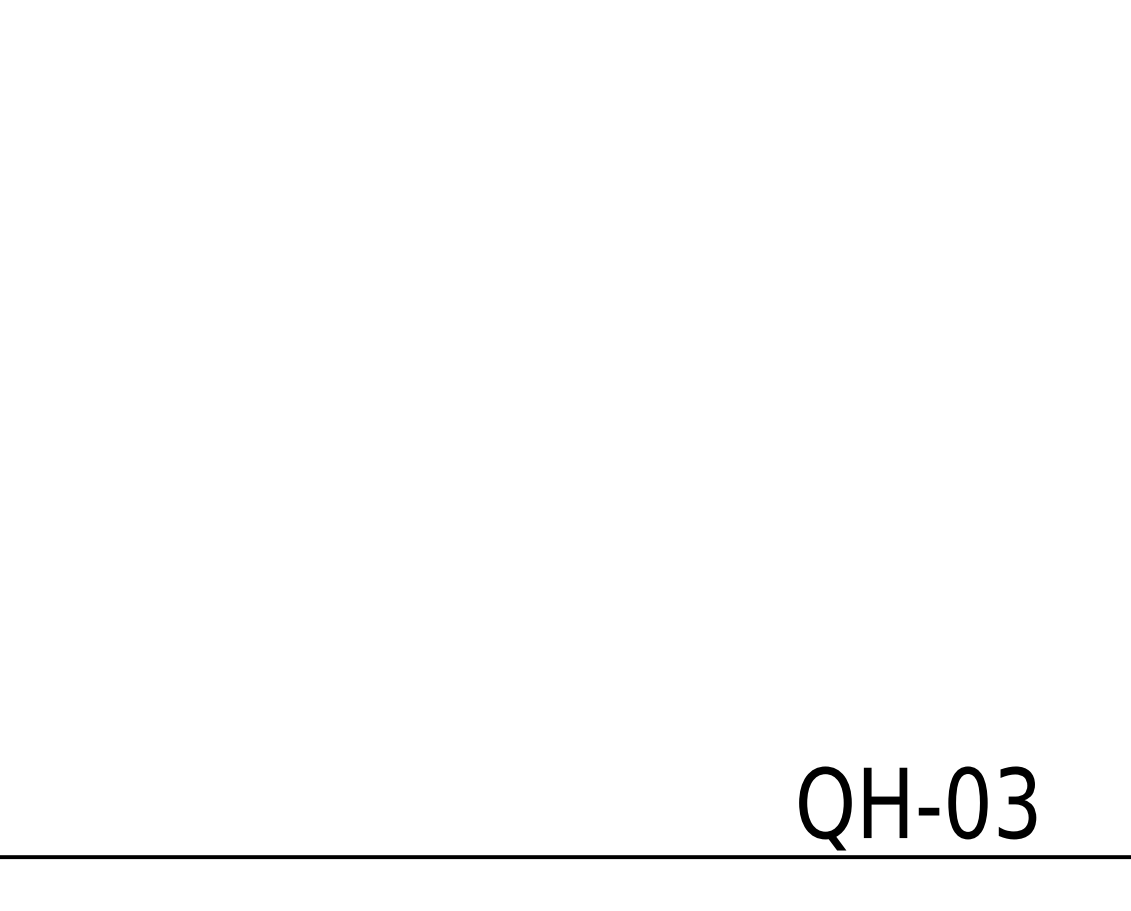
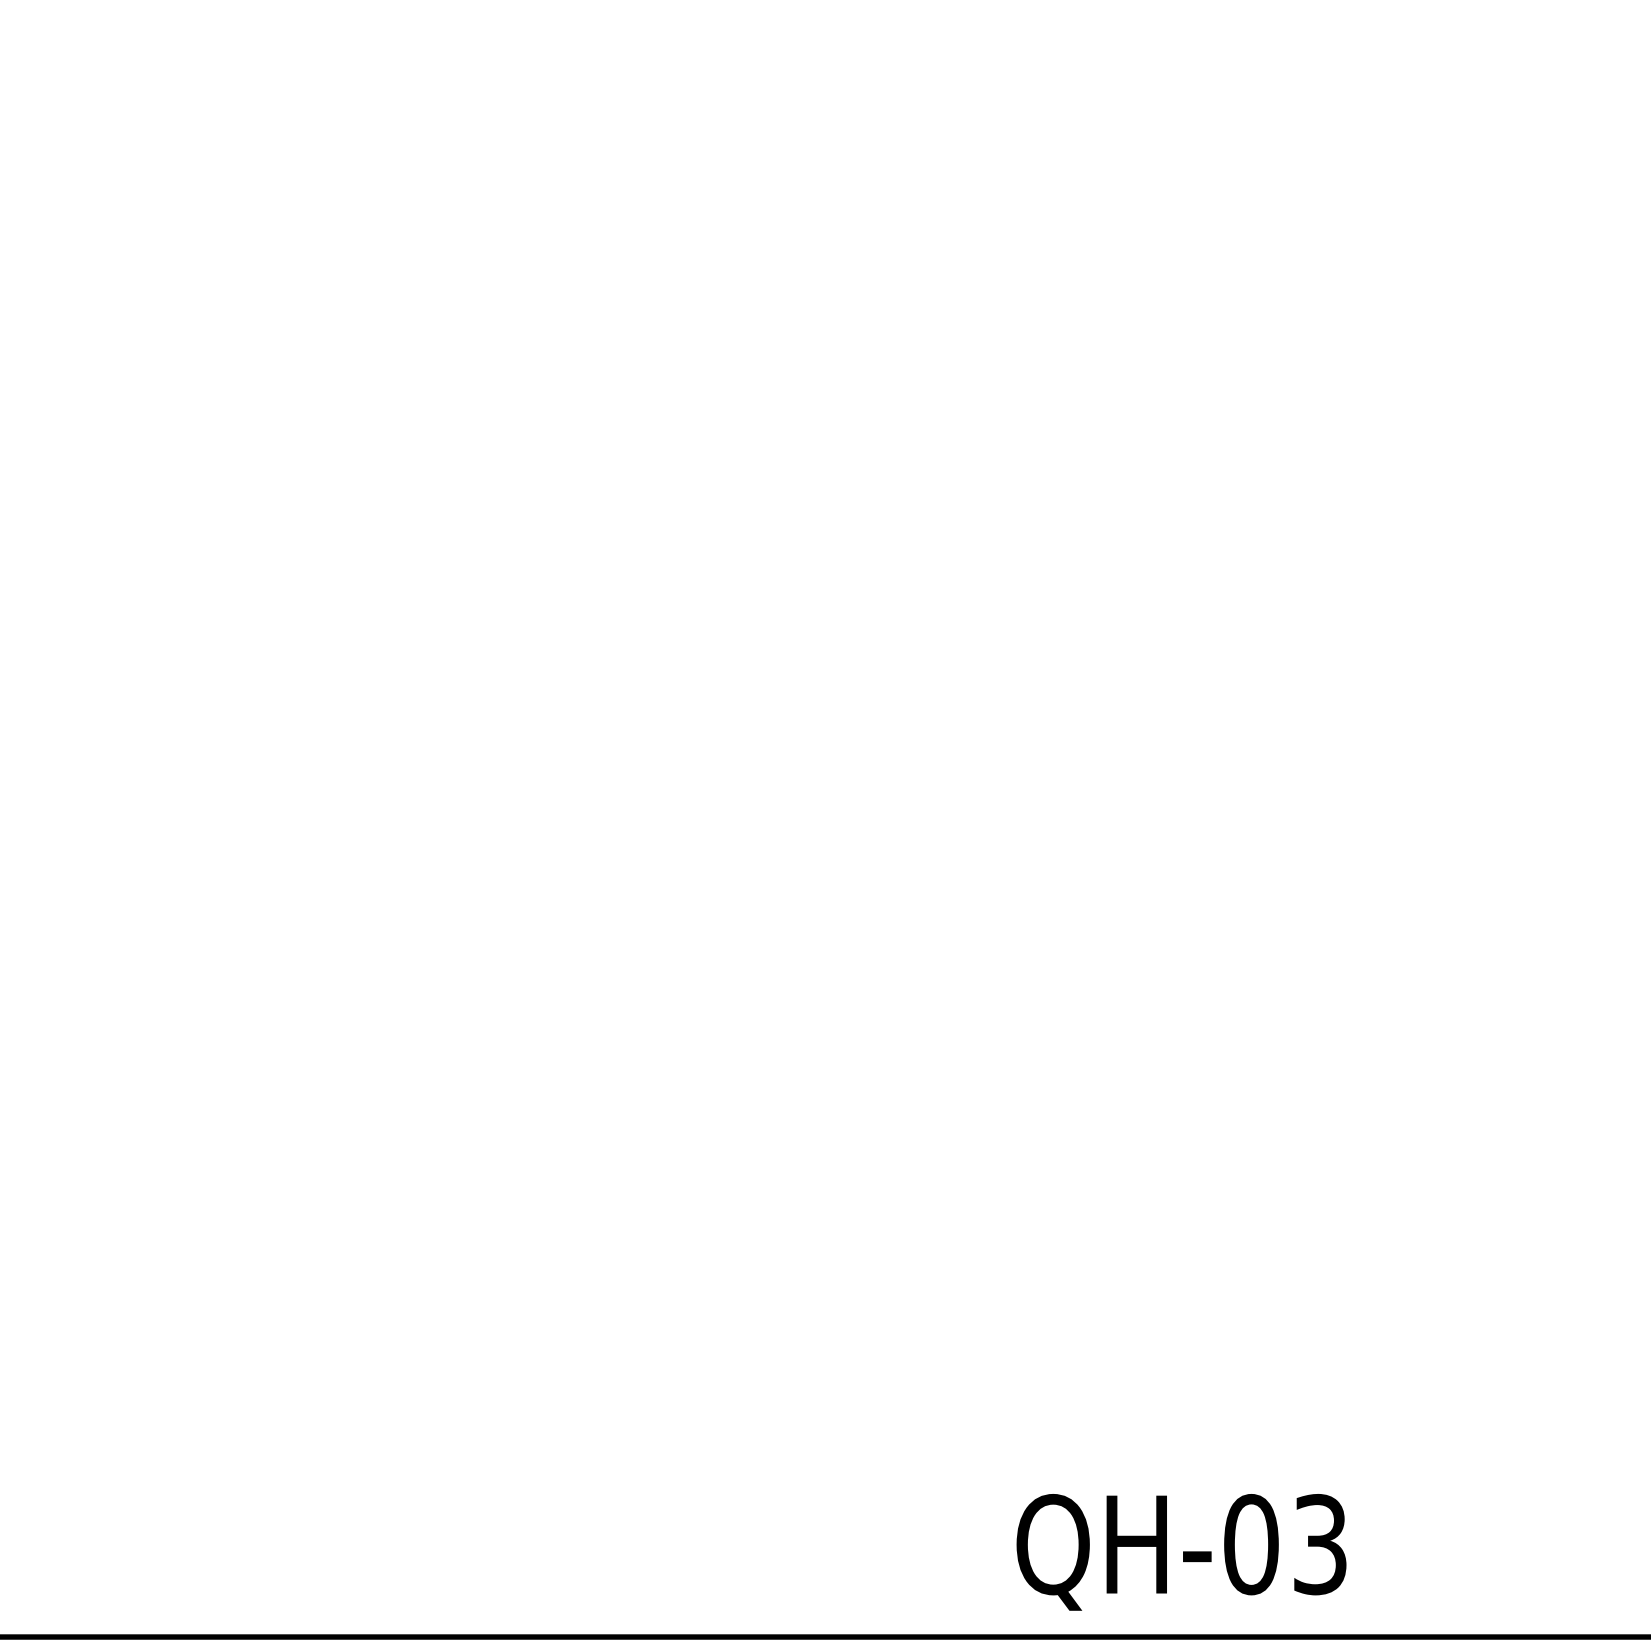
text: (917, 808) -> (1181, 1552), moved

